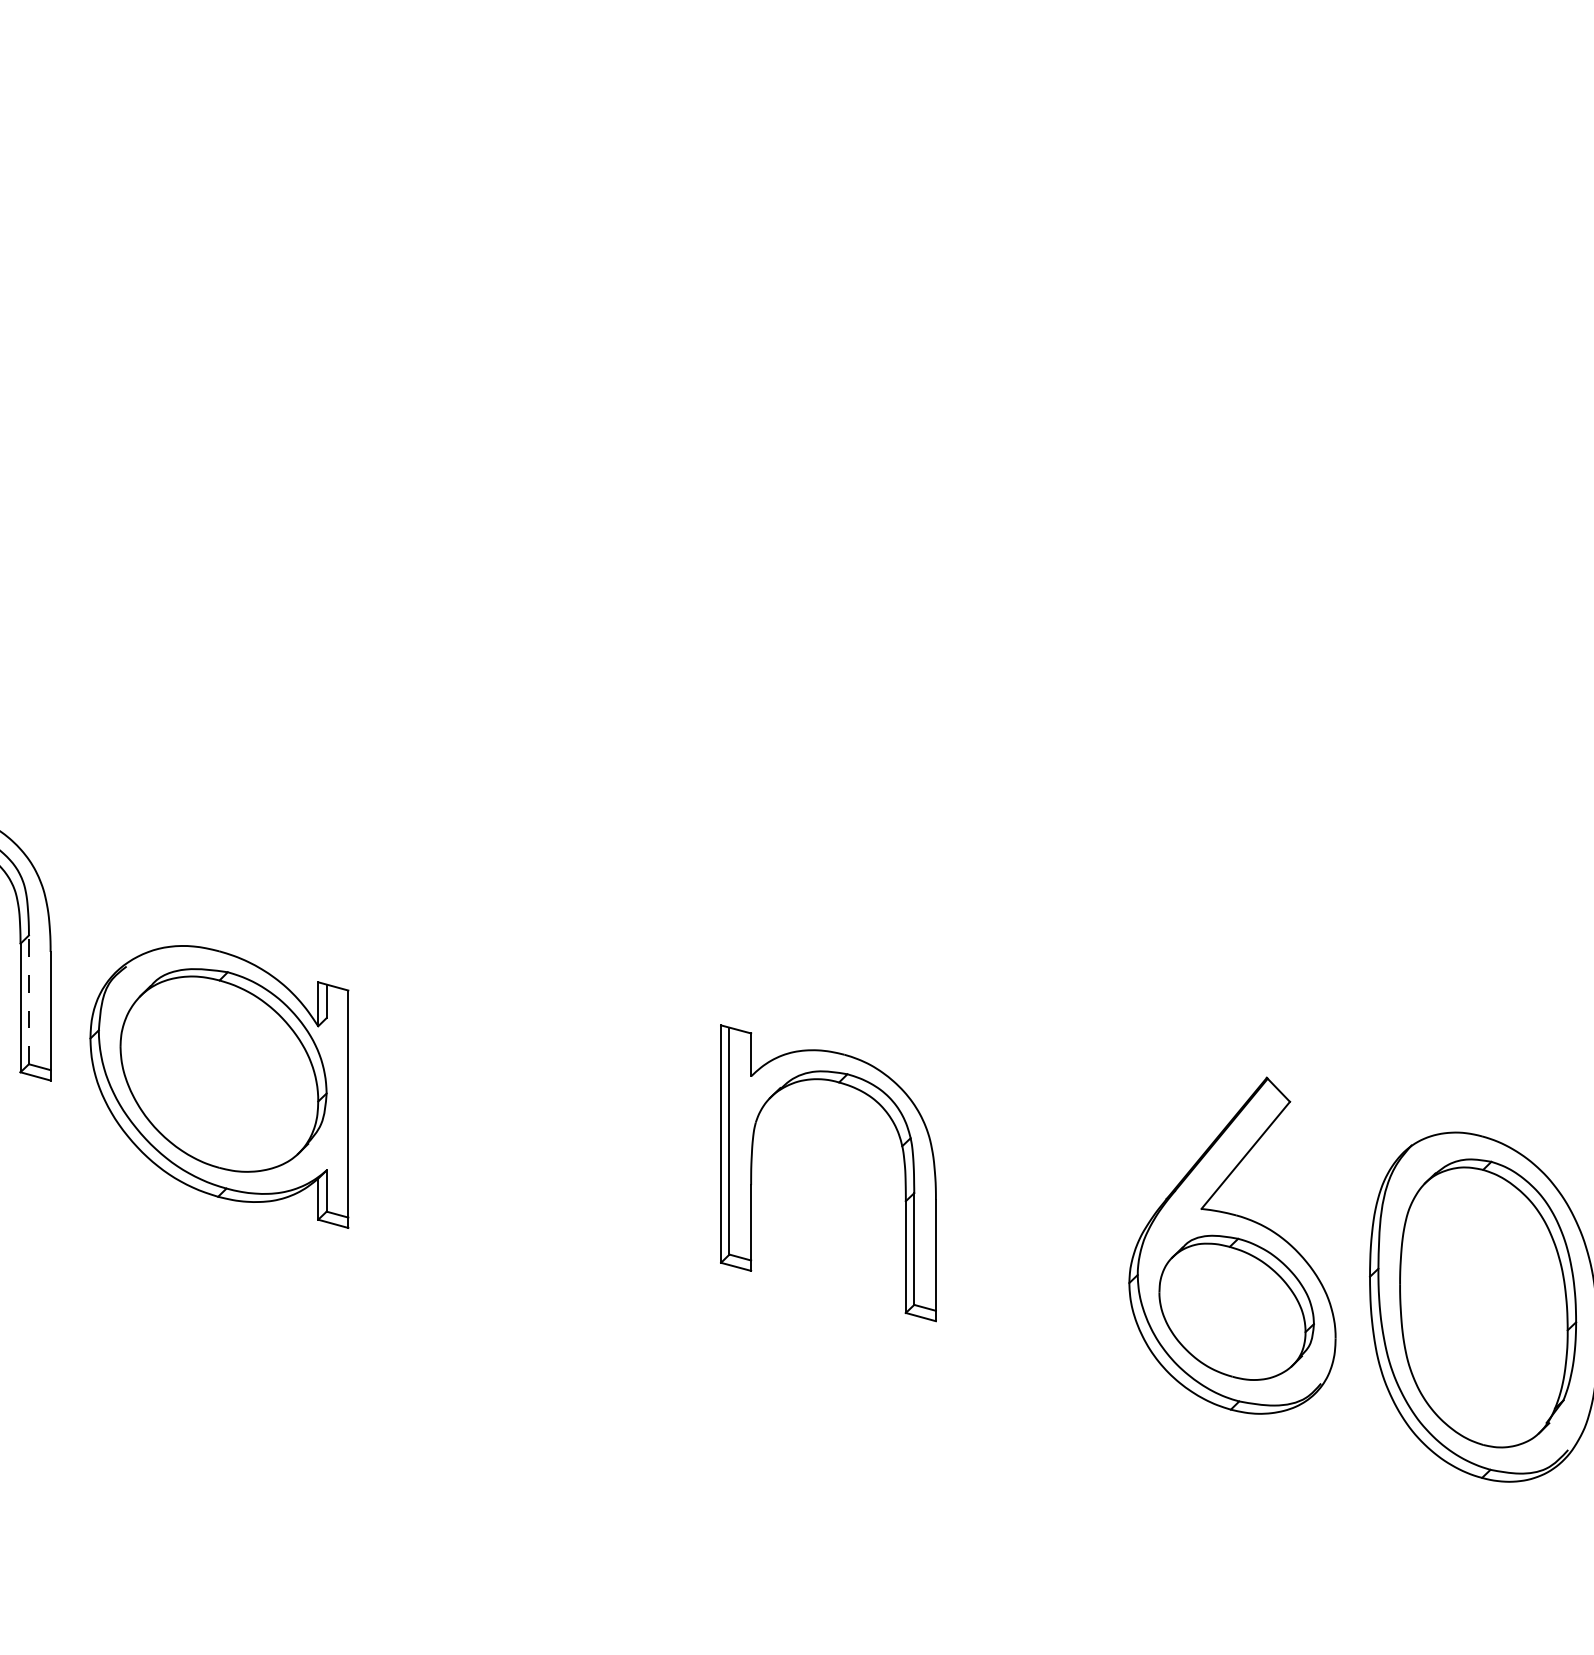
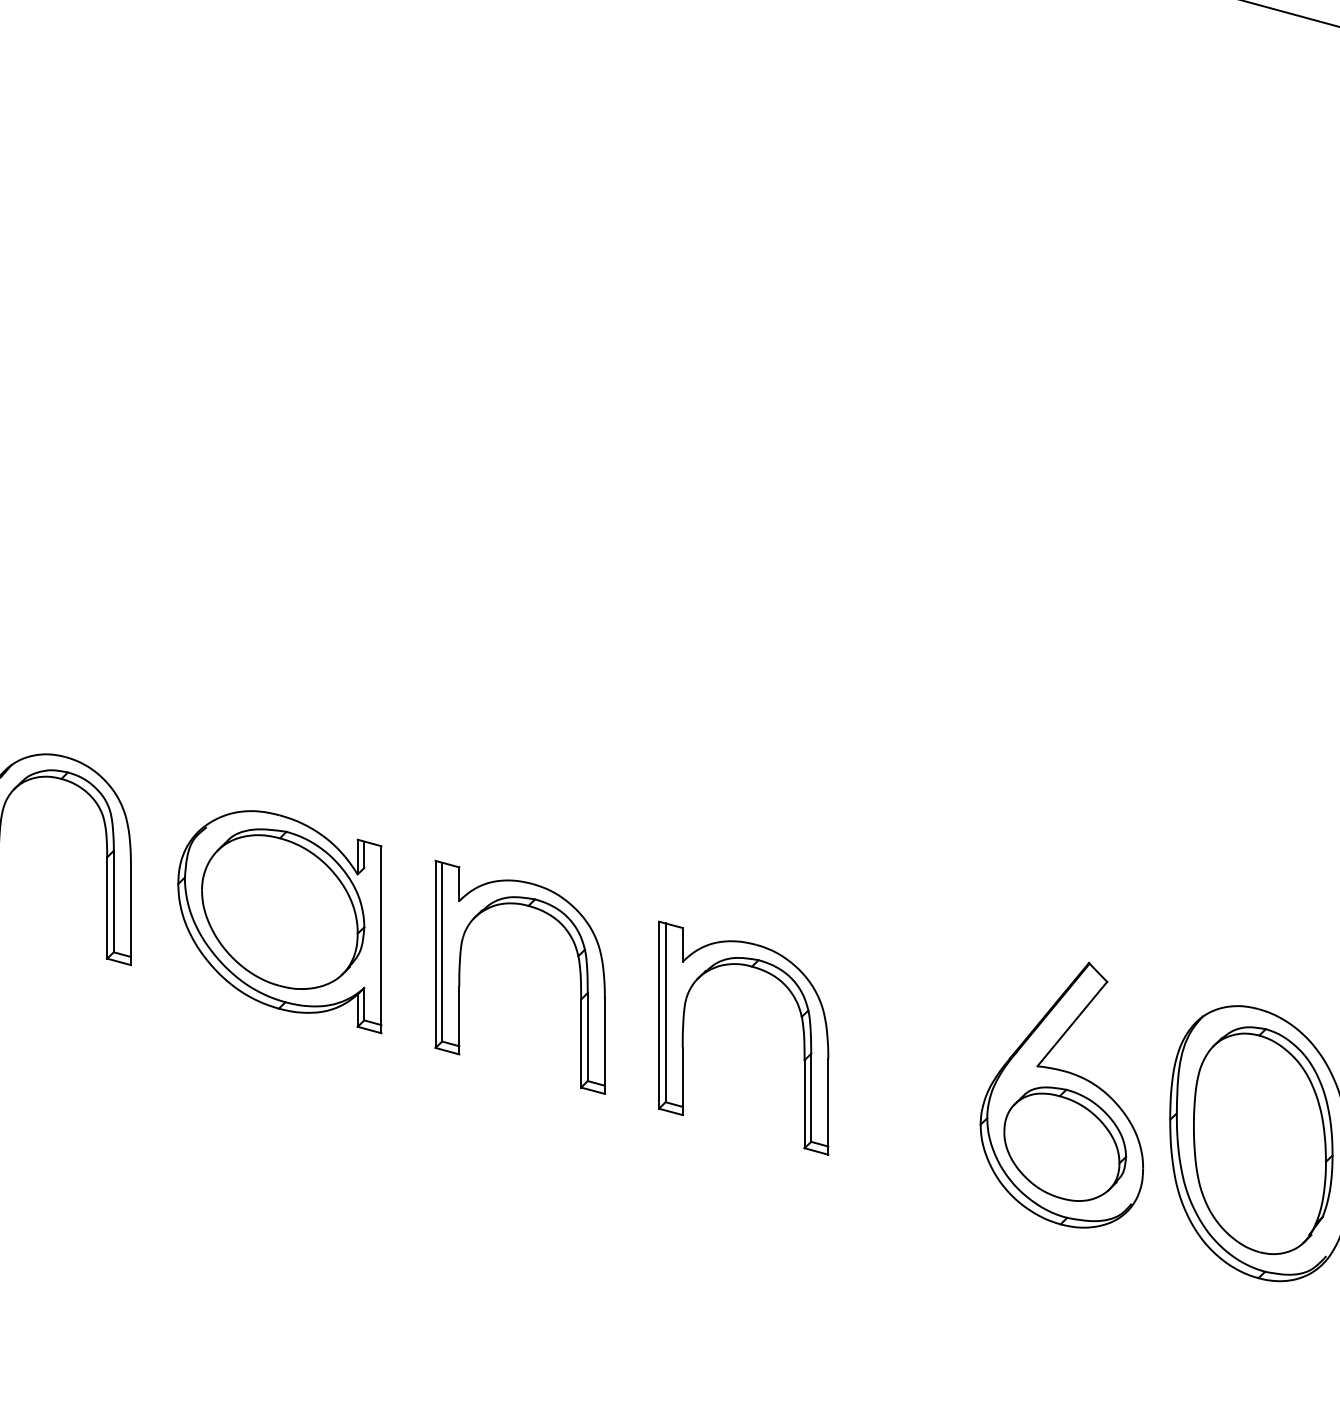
line: (28, 999) -> (113, 901), dashed -> solid
part: (218, 1087) -> (279, 922), moved
part: (469, 1094) -> (460, 976), added

